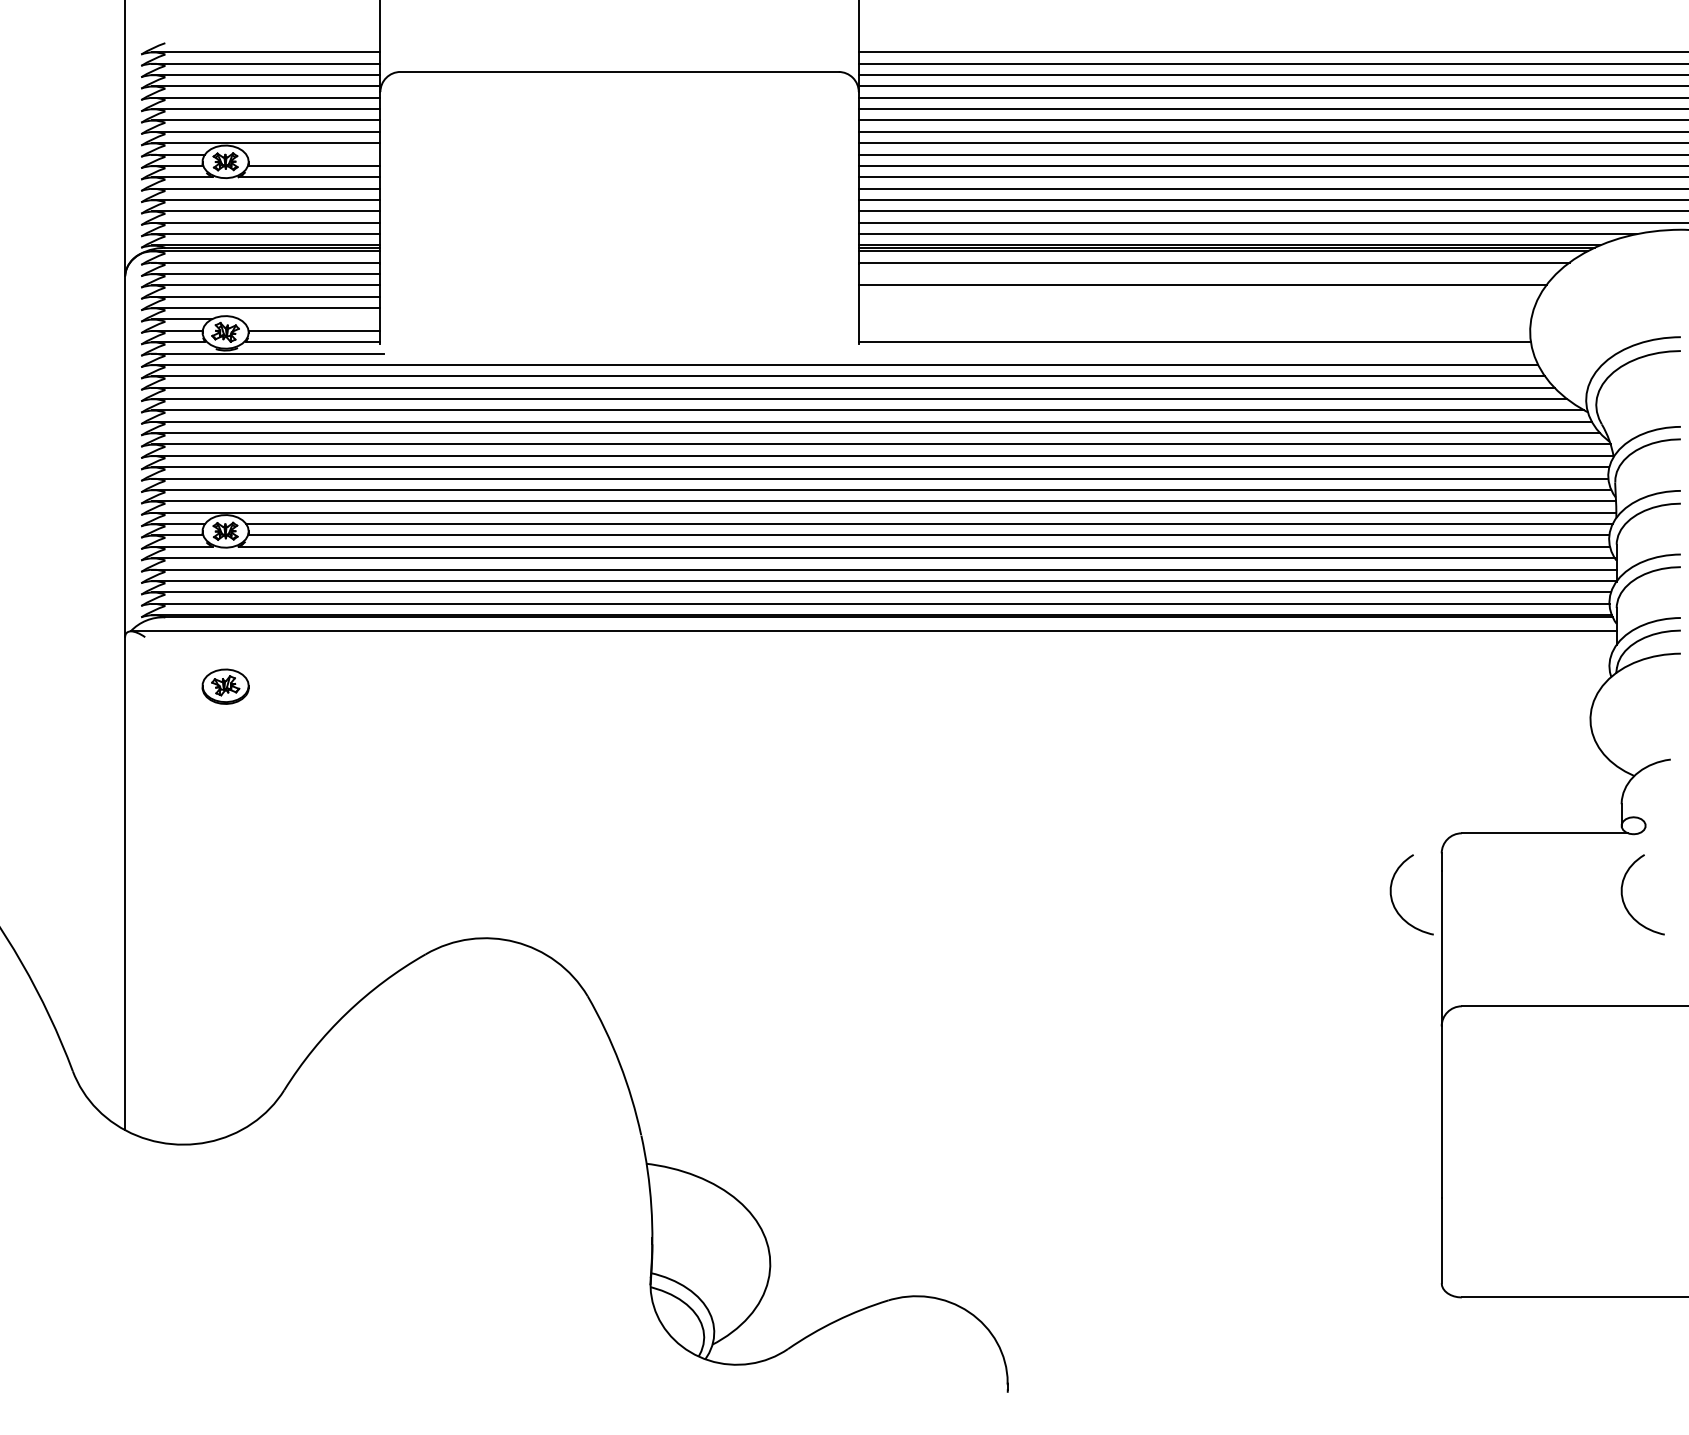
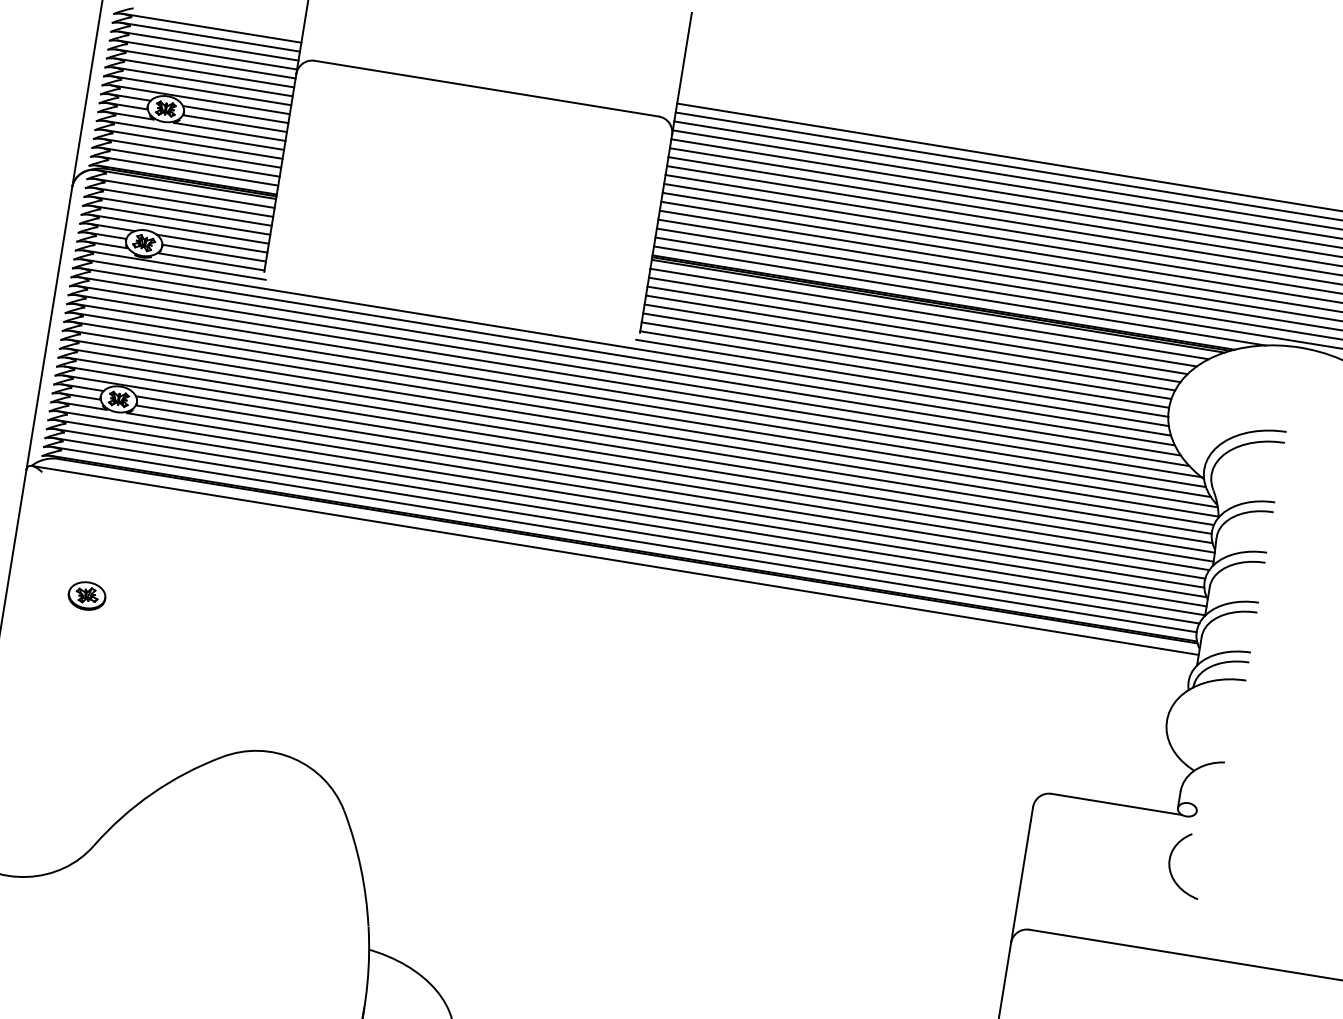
line: (313, 154) -> (235, 114), added
line: (1207, 273) -> (922, 321), added
line: (1198, 296) -> (912, 338), added
line: (1196, 308) -> (909, 347), added
line: (309, 319) -> (211, 243), added
line: (1194, 319) -> (906, 356), added
line: (1194, 330) -> (905, 364), added
line: (1194, 353) -> (902, 382), added
part: (225, 686) -> (86, 595), moved
curve: (1392, 896) -> (988, 834), removed

